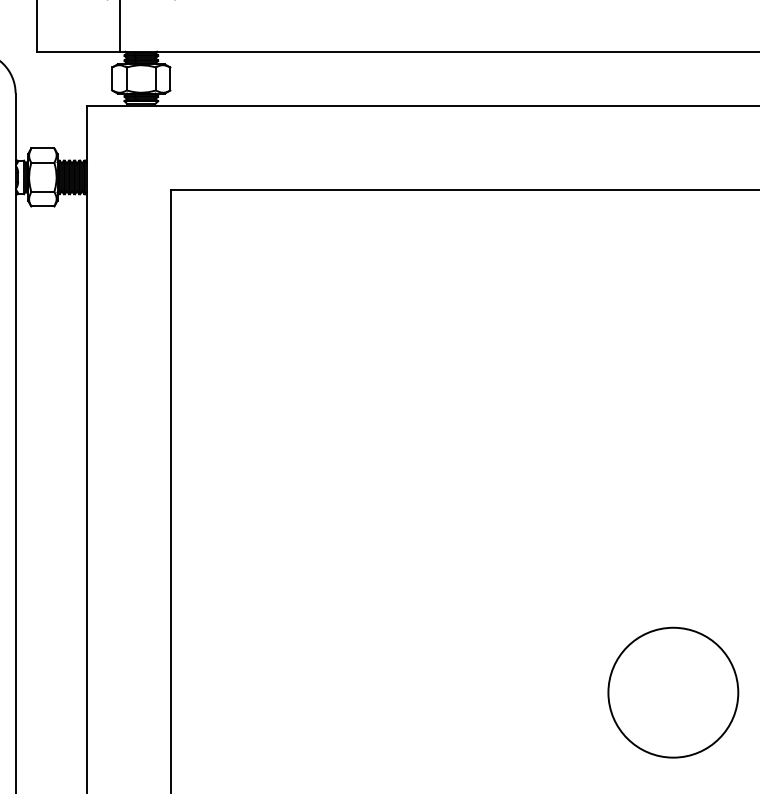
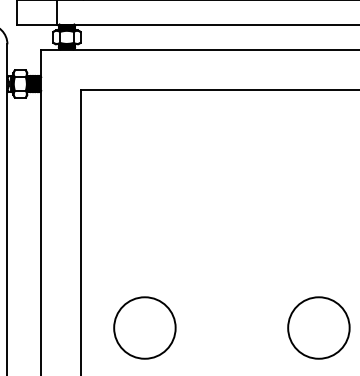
circle: (305, 691) -> (144, 327), added

